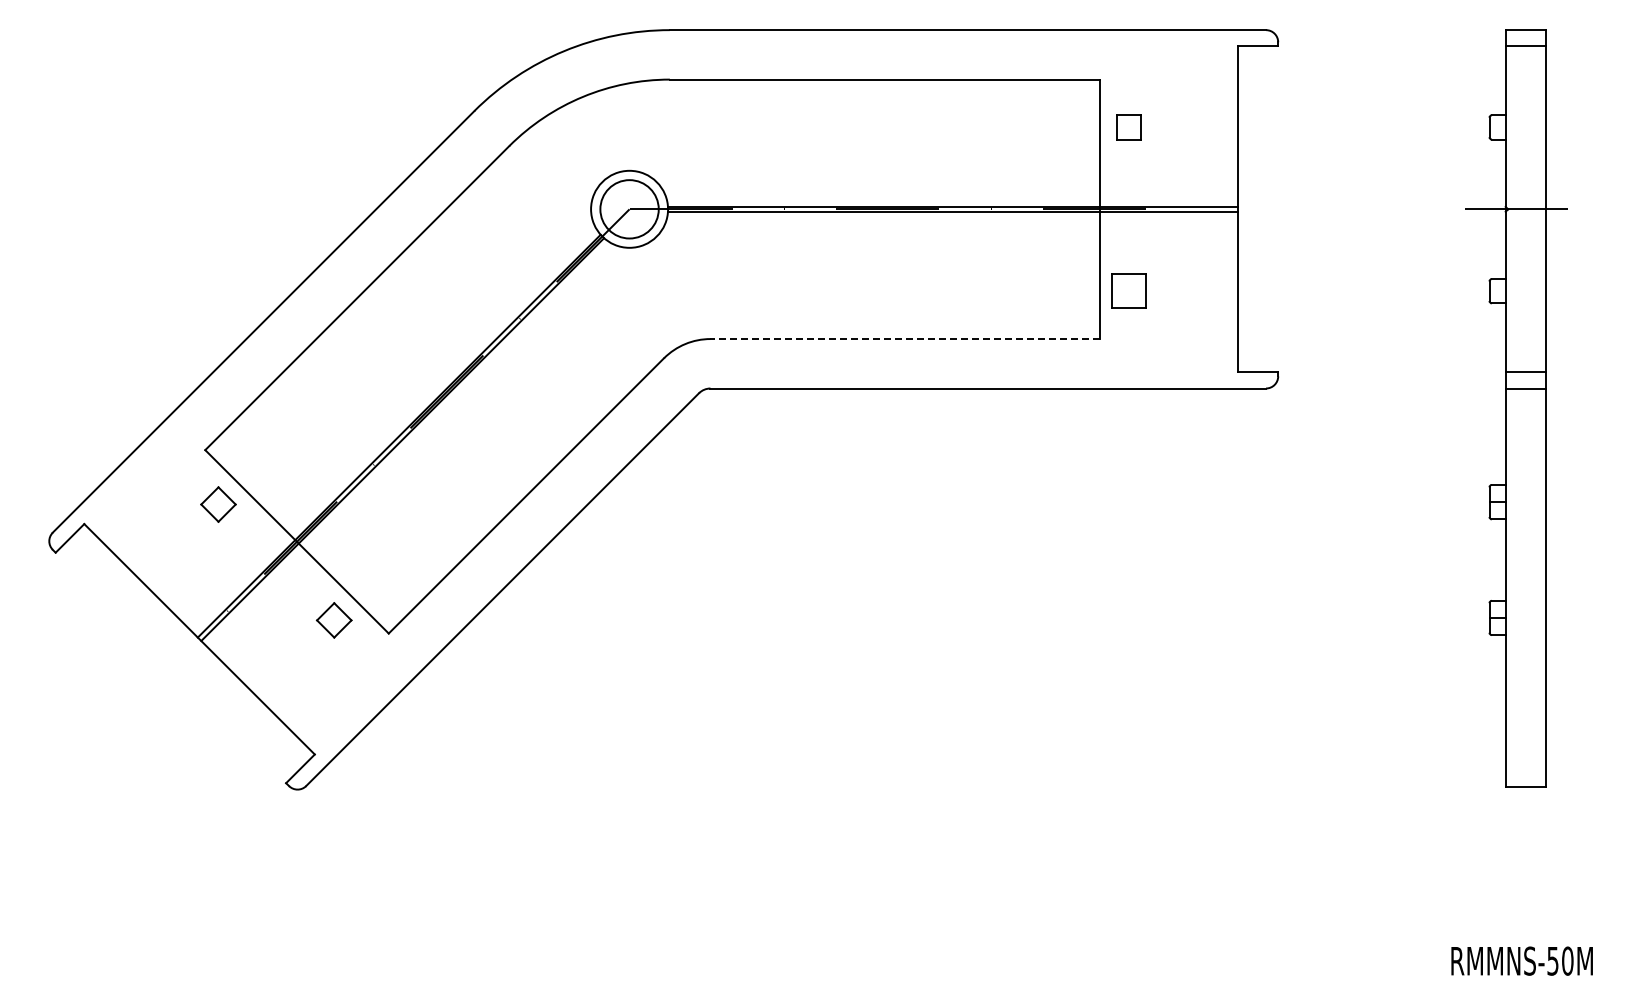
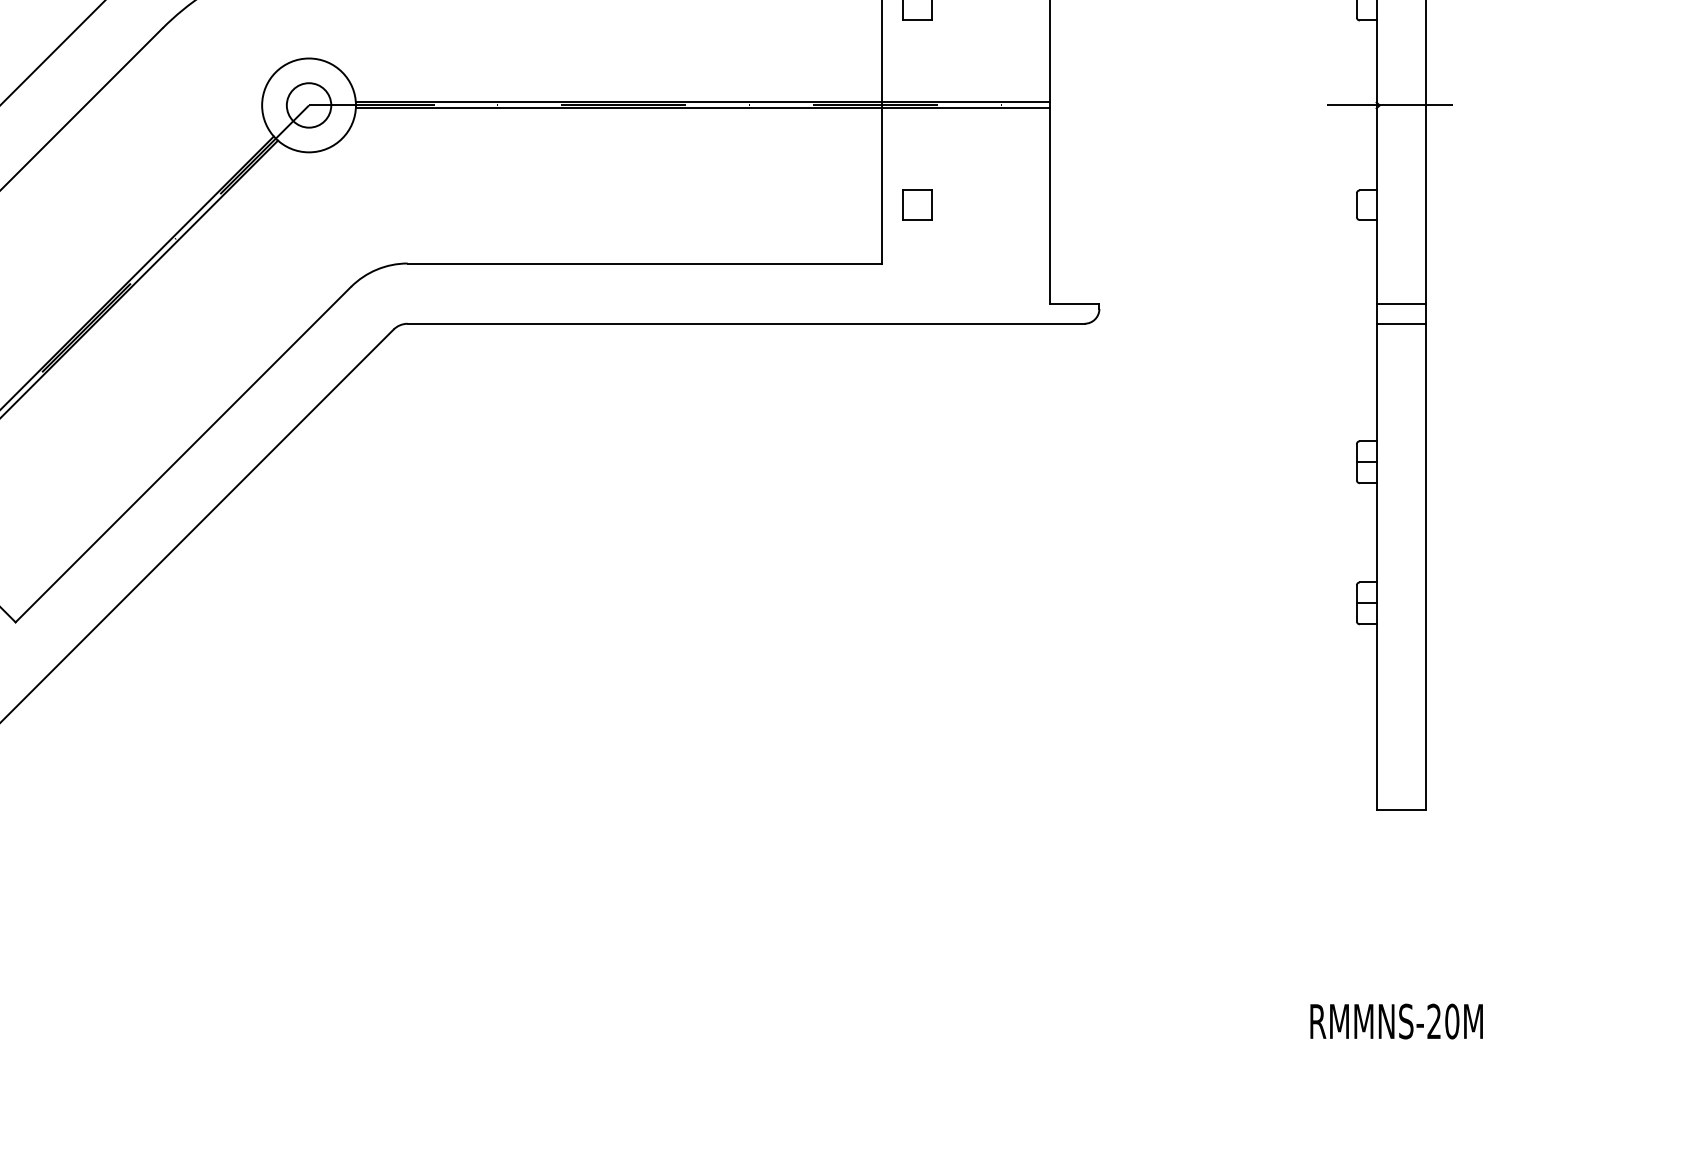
circle: (629, 209) -> (308, 105), size x0.62
part: (1128, 290) -> (916, 204), size x0.71
line: (905, 339) -> (645, 264), dashed -> solid
text: (1552, 960) -> (1433, 1020), RMMNS-50M -> RMMNS-20M

